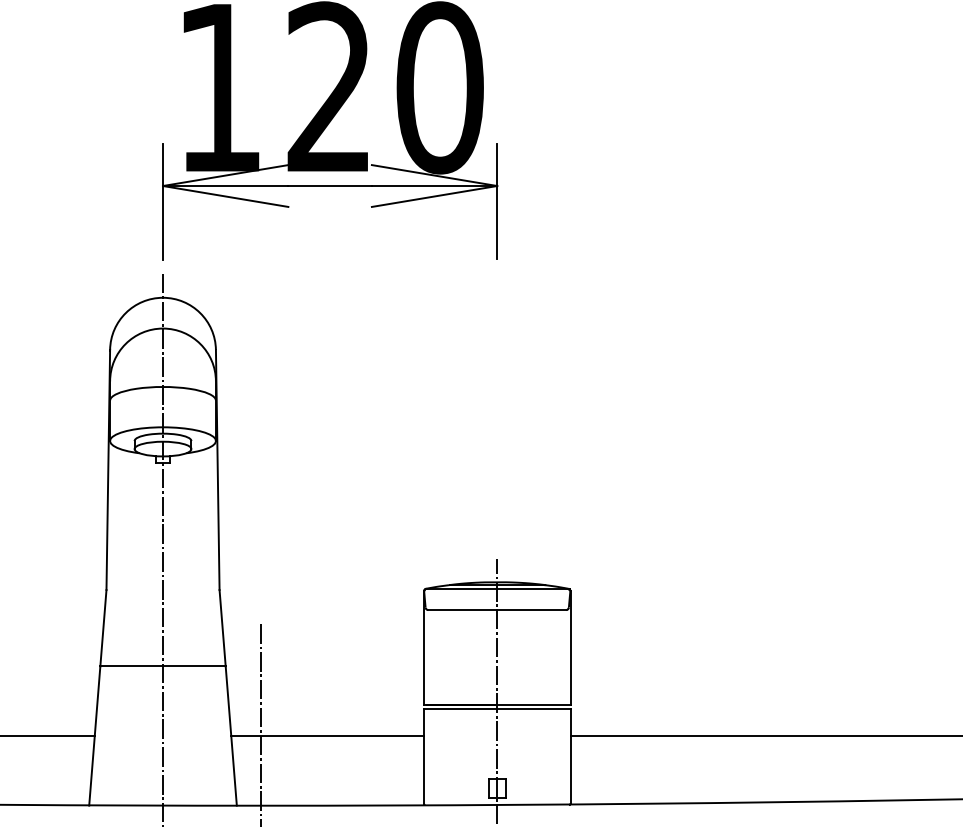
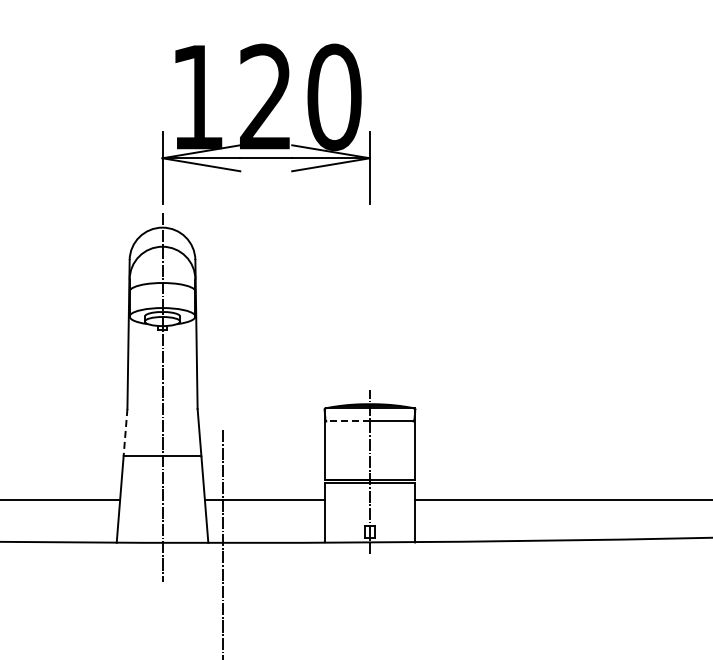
line: (462, 610) -> (348, 421), solid -> dashed
line: (103, 627) -> (125, 432), solid -> dashed

